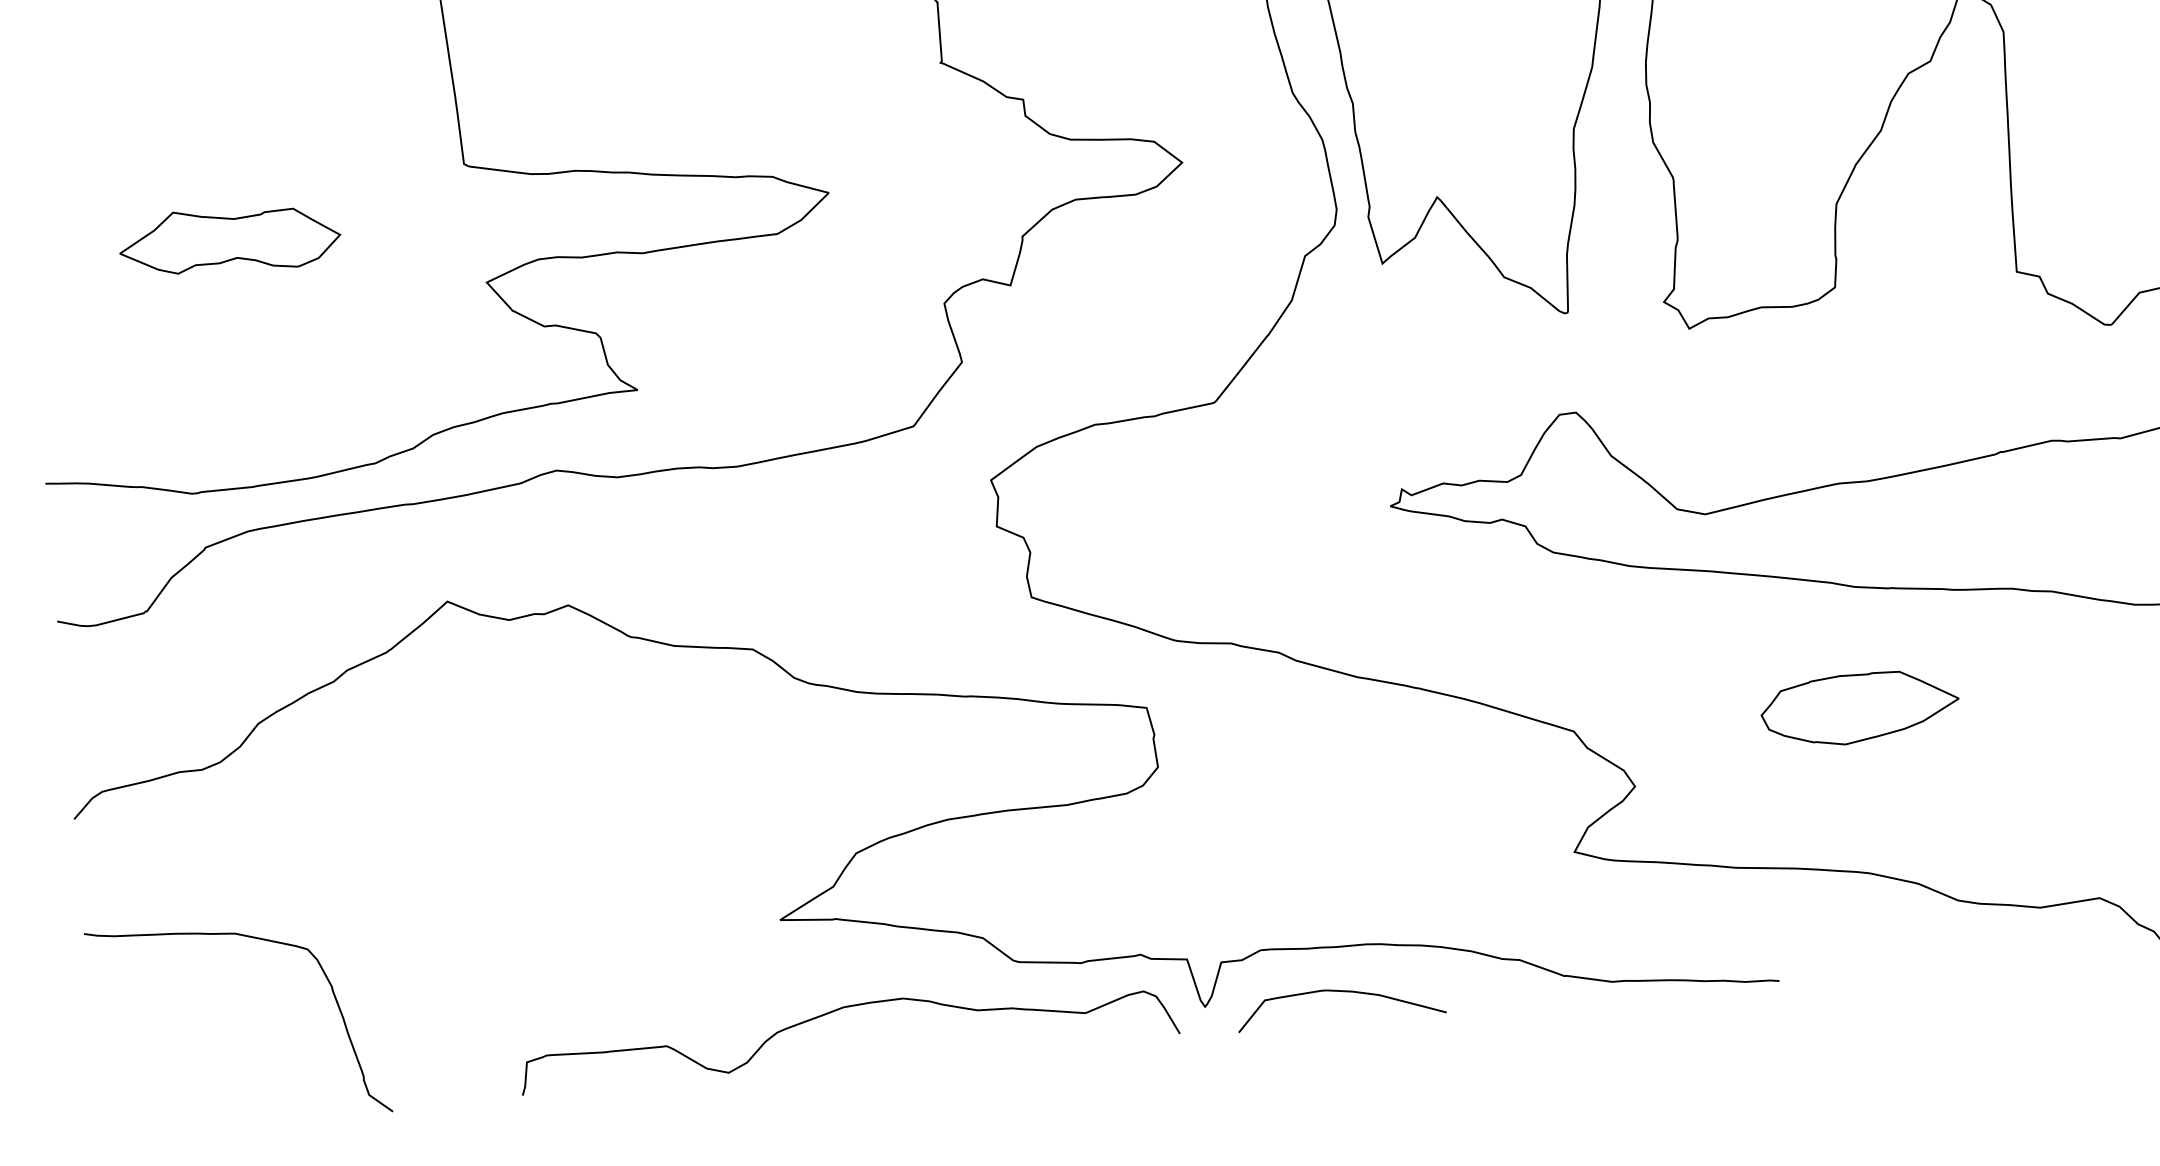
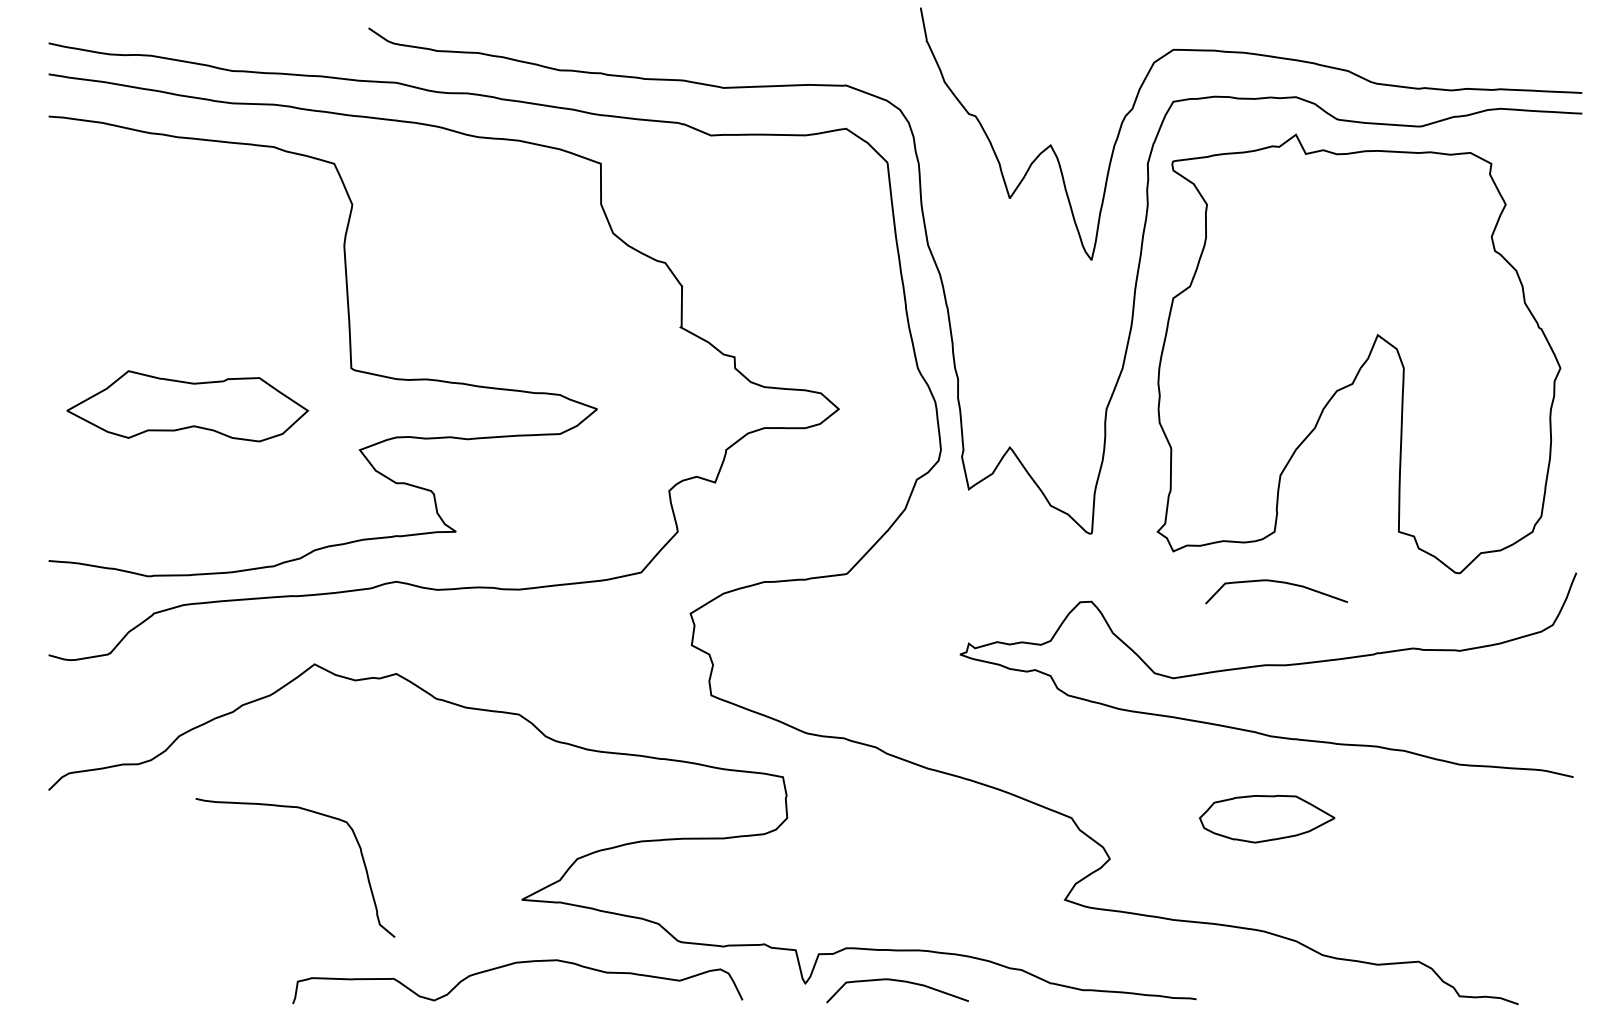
part: (230, 240) -> (188, 406), size x1.6
curve: (1844, 361) -> (1276, 582), added
curve: (255, 939) -> (311, 812), moved
curve: (841, 1010) -> (514, 964), moved

